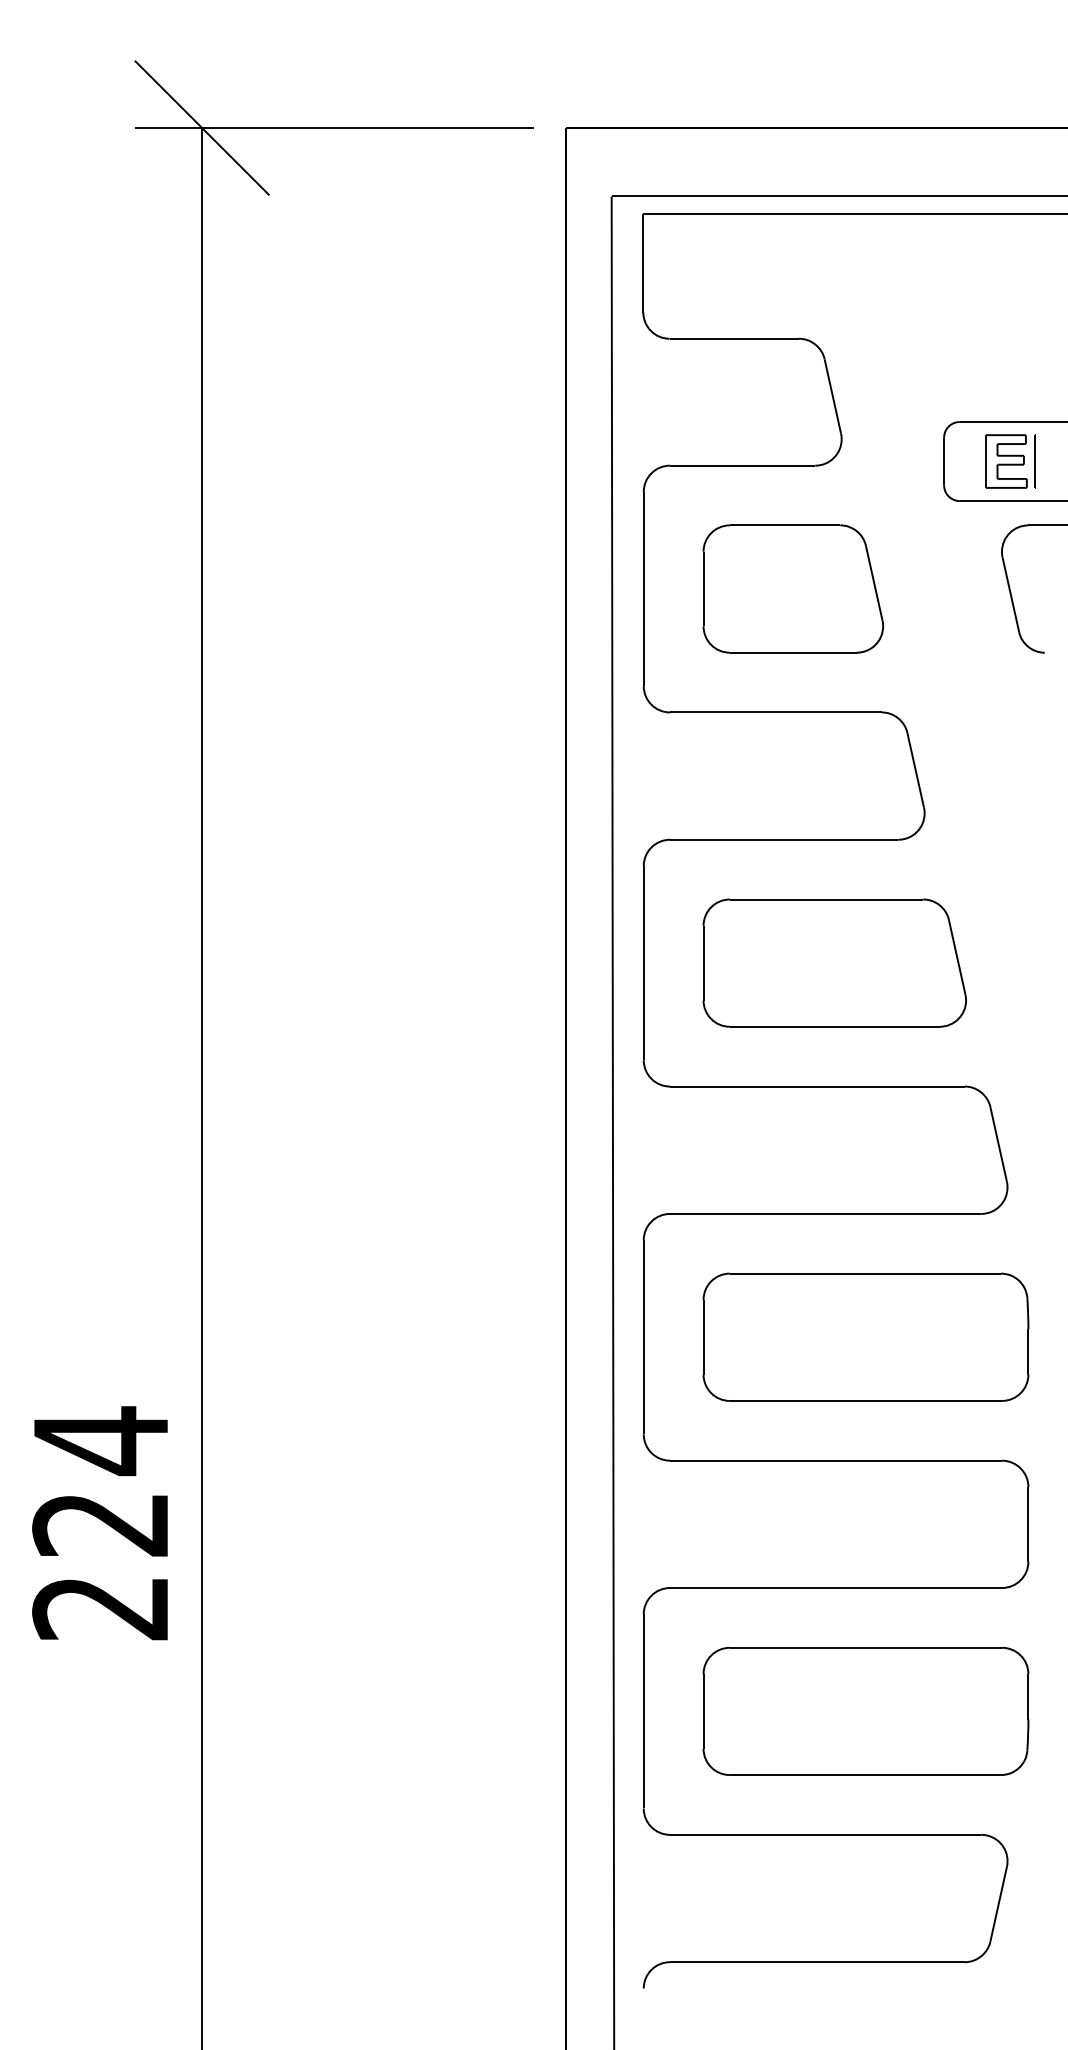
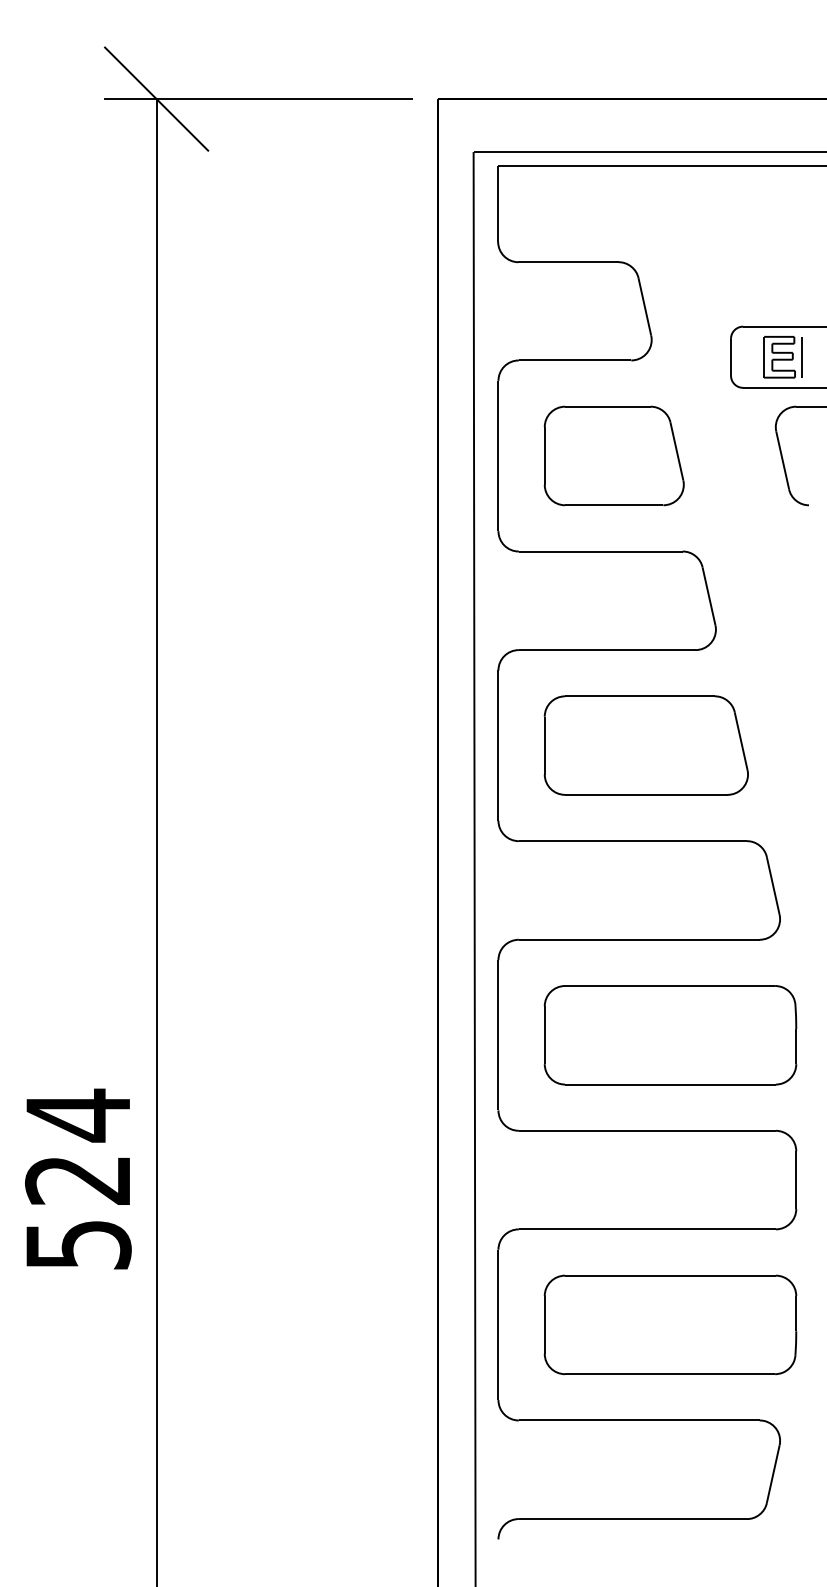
text: (101, 1608) -> (78, 1245), 224 -> 524

